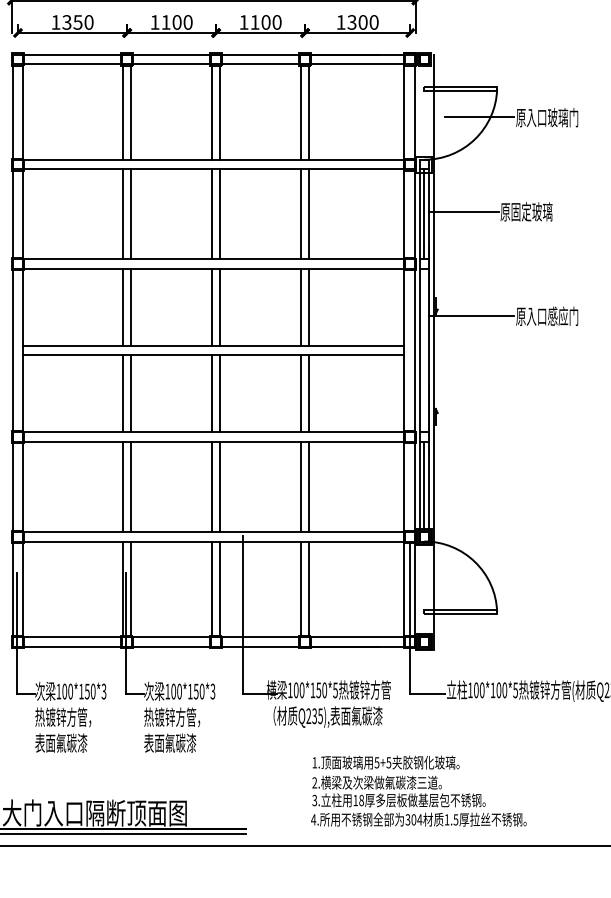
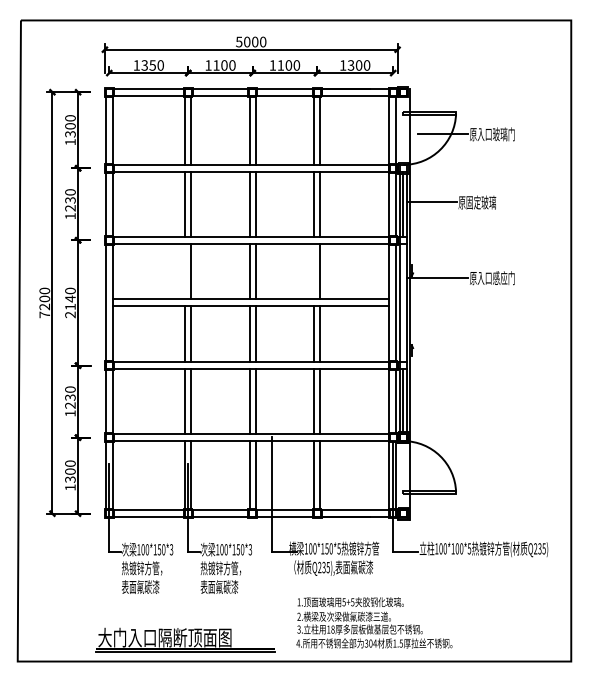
line: (123, 307) -> (185, 271), removed
line: (301, 307) -> (314, 271), removed
text: (418, 790) -> (374, 622), moved

